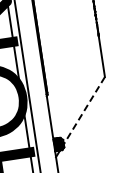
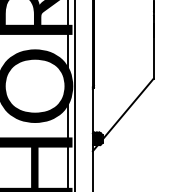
line: (84, 110) -> (128, 109), dashed -> solid

